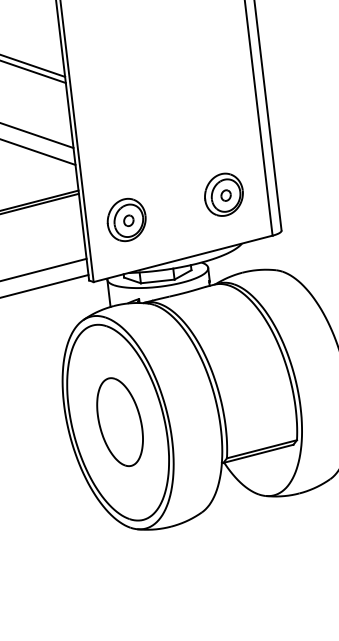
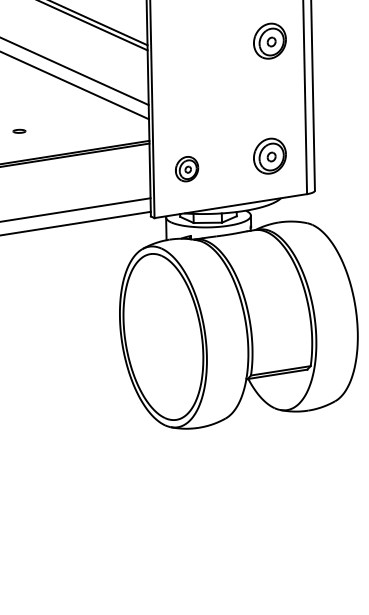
part: (209, 56) -> (269, 40), added
part: (125, 219) -> (186, 168), size x0.7
part: (119, 421) -> (164, 336), removed

